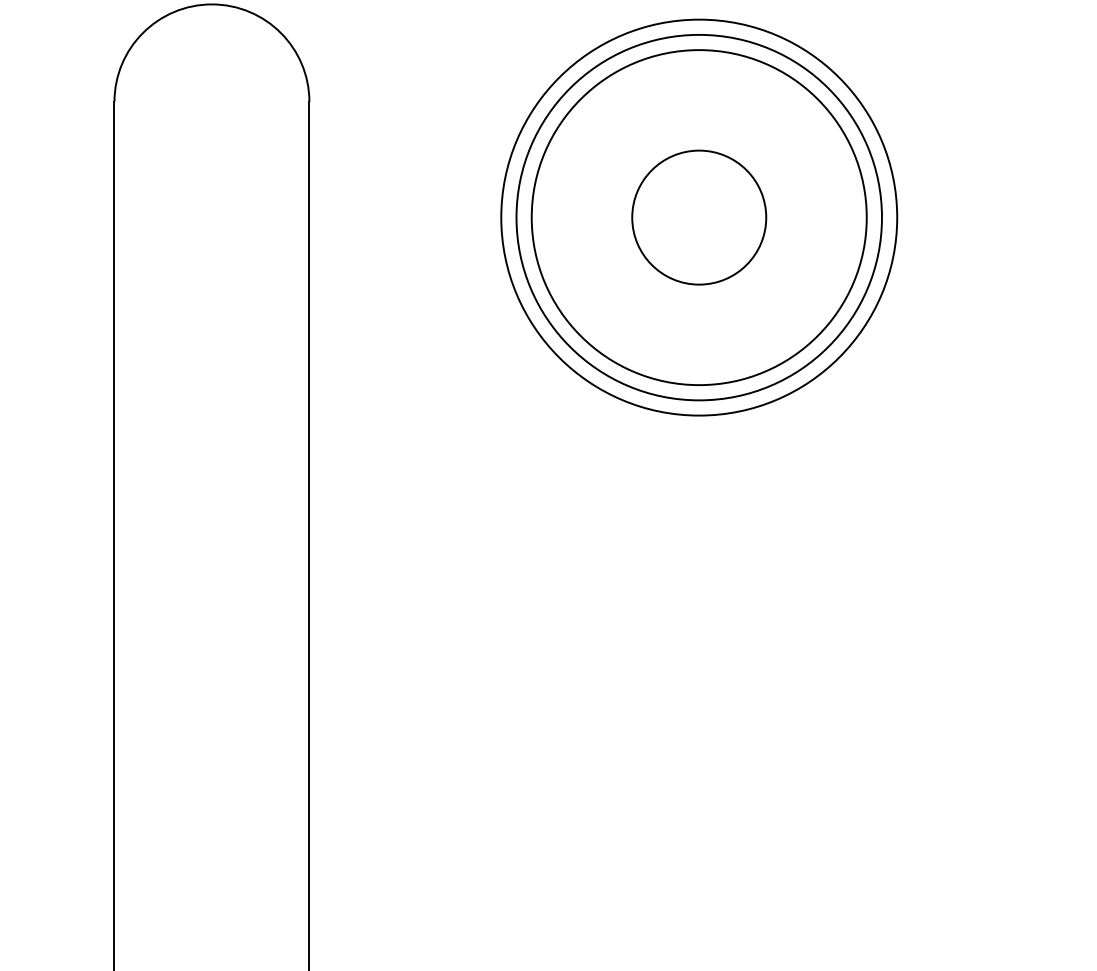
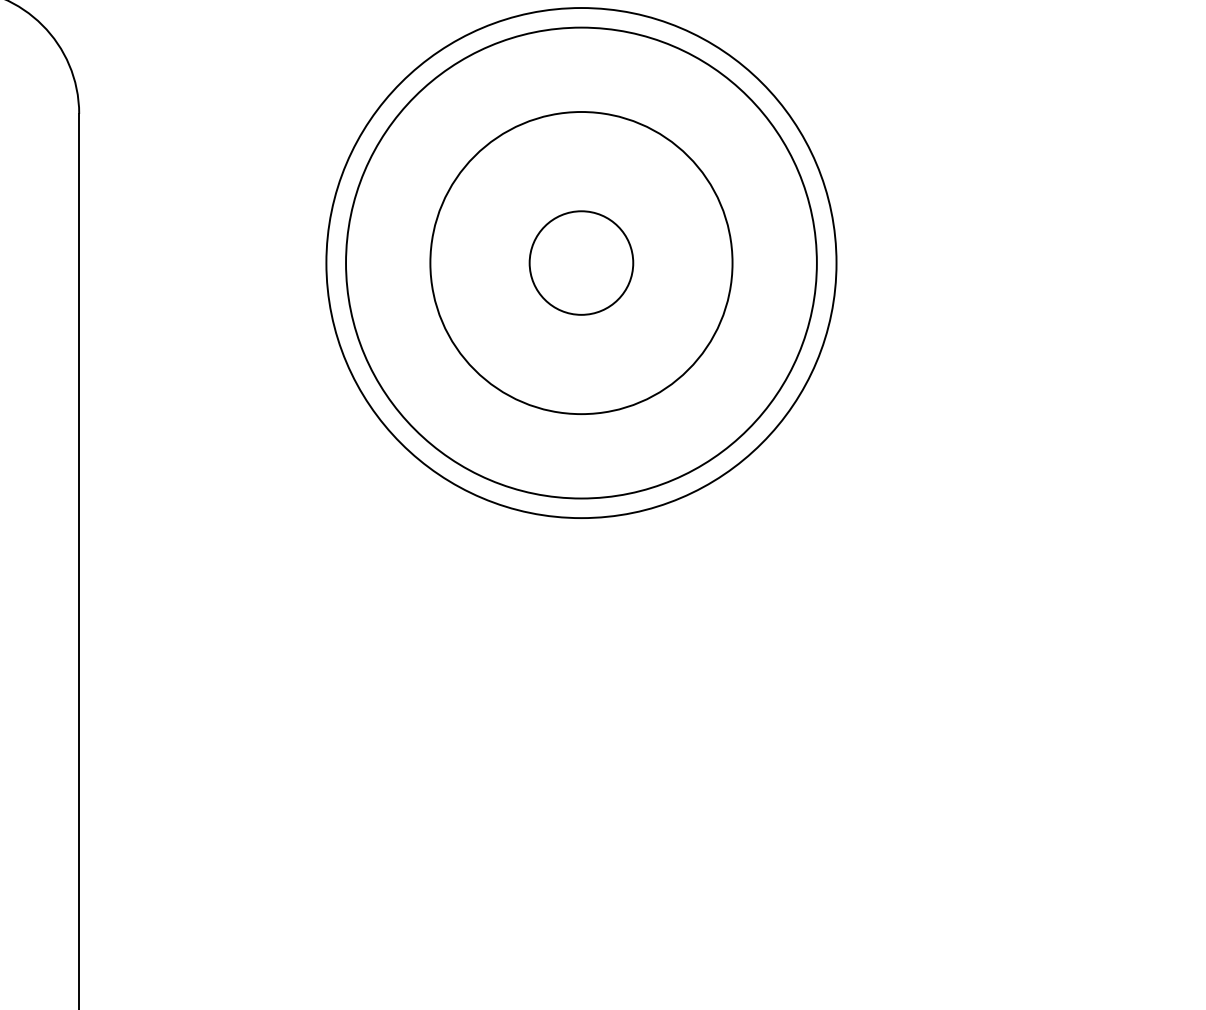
circle: (698, 217) -> (580, 262), size x0.7
circle: (699, 217) -> (581, 262), size x0.6

